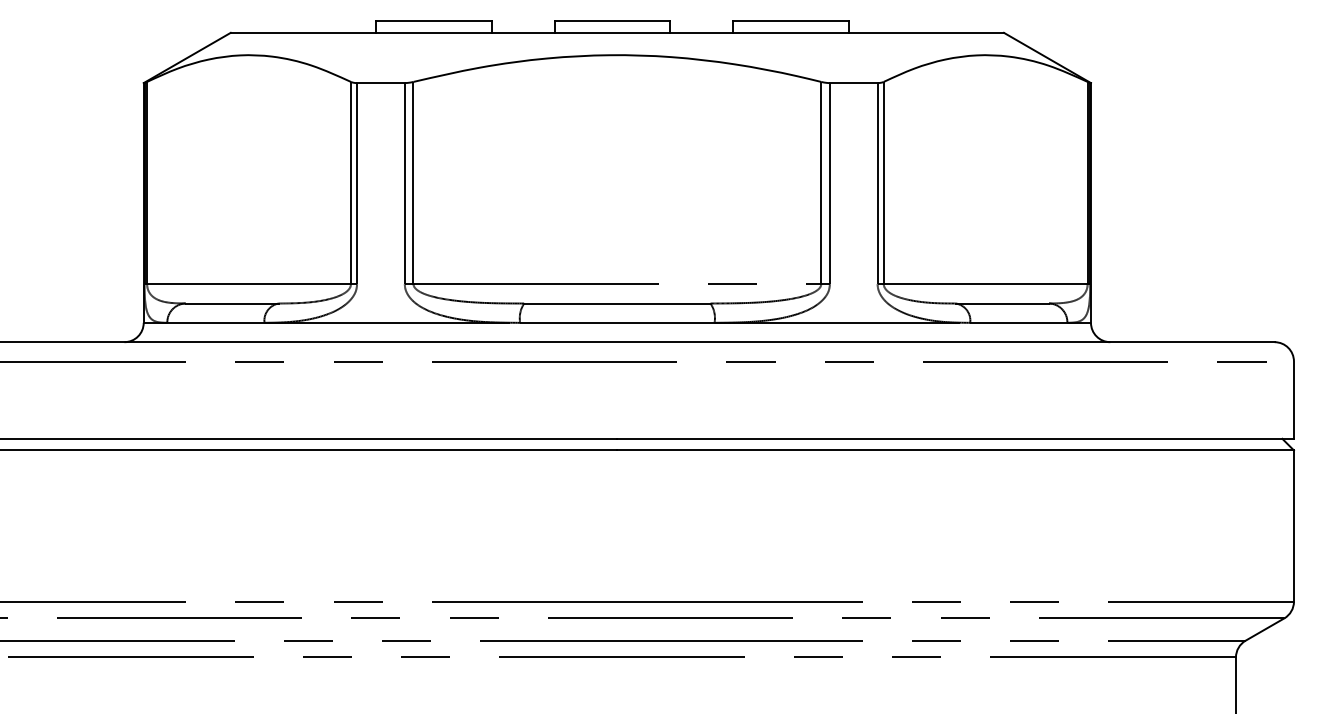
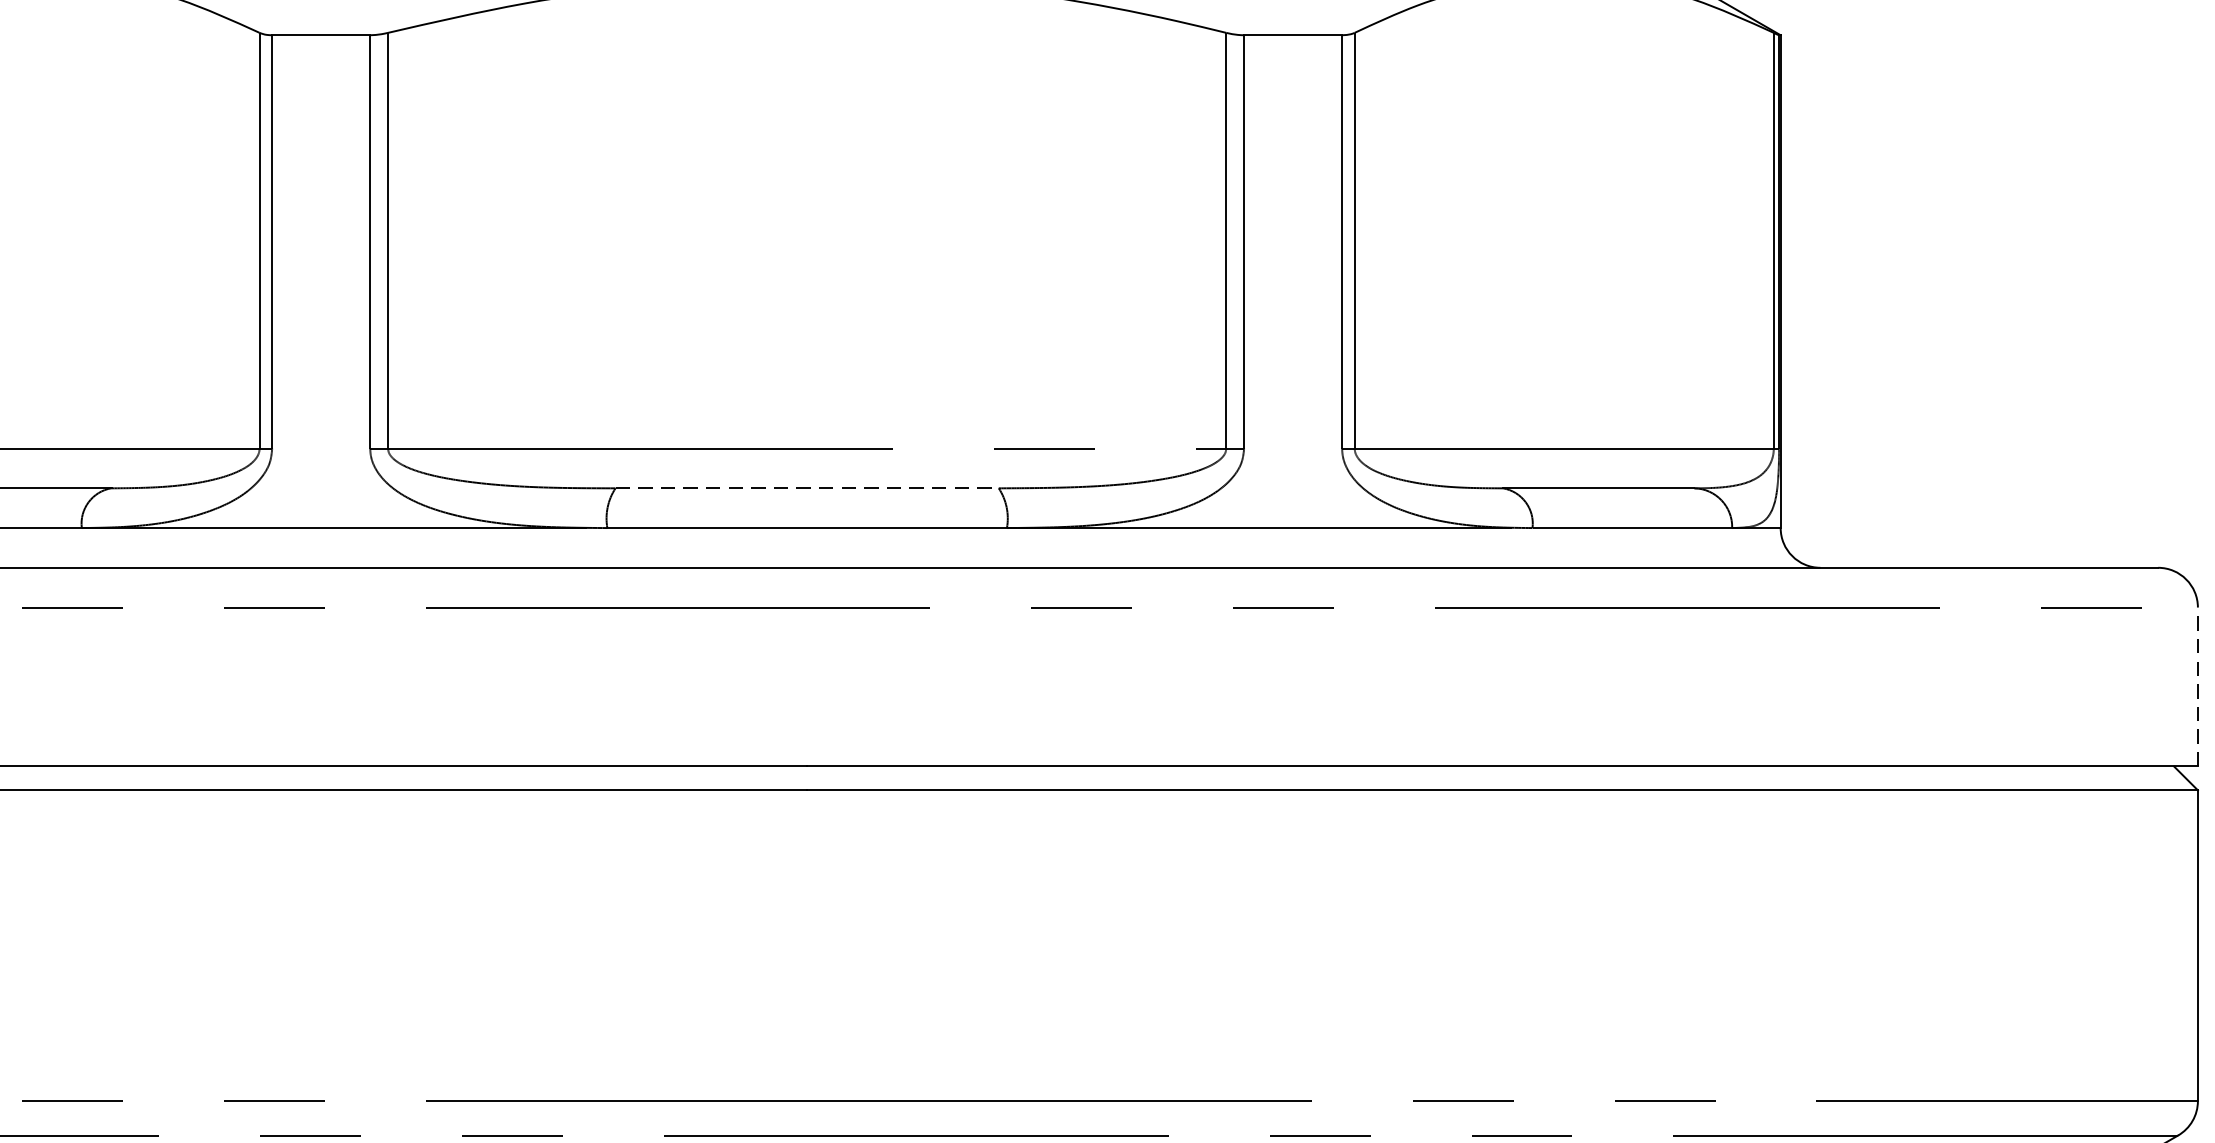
line: (617, 303) -> (807, 488), solid -> dashed
line: (1293, 400) -> (2196, 687), solid -> dashed

